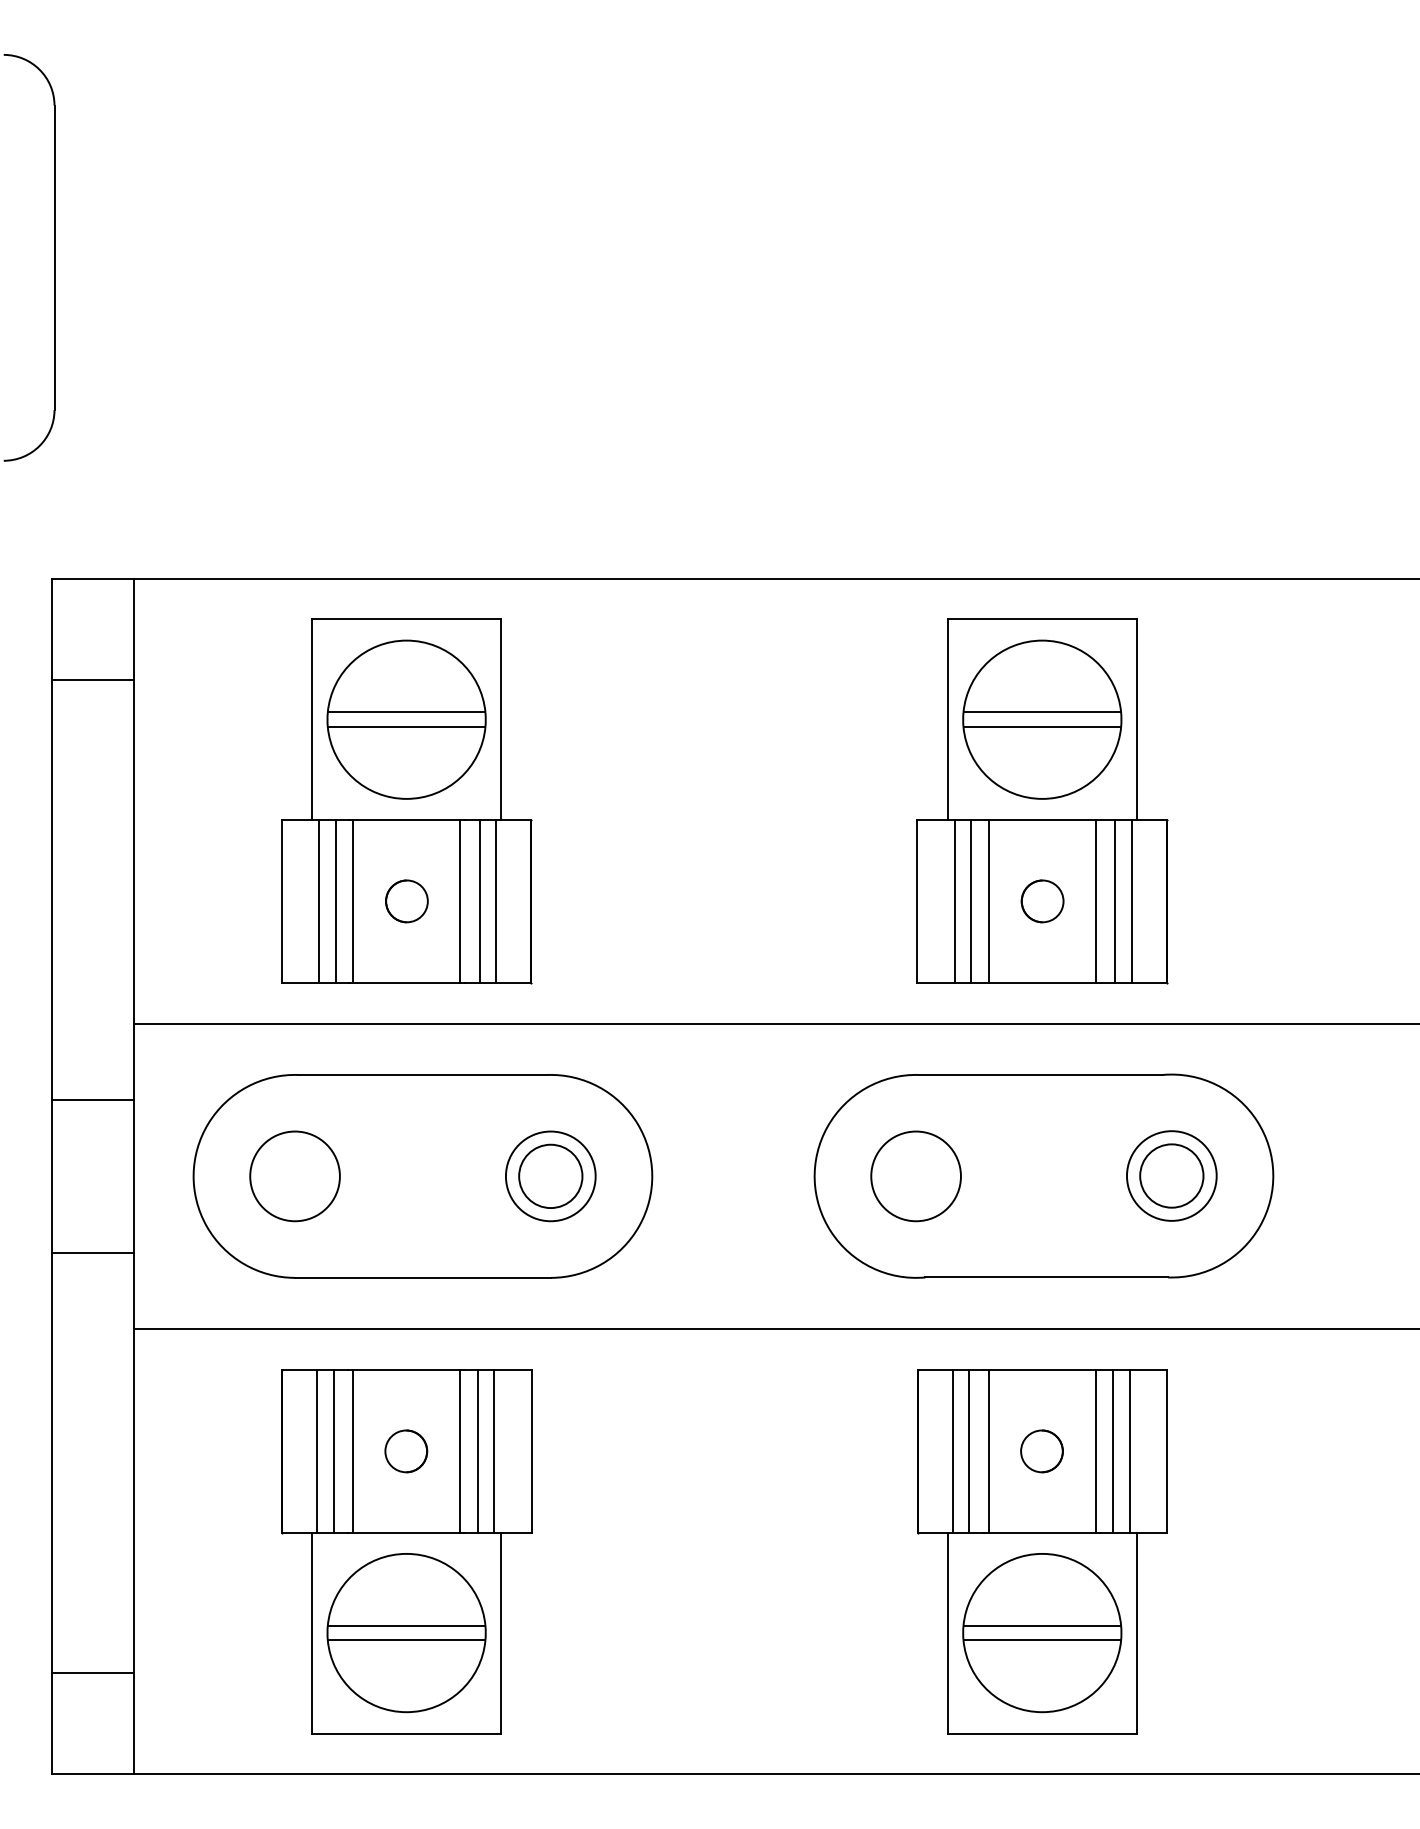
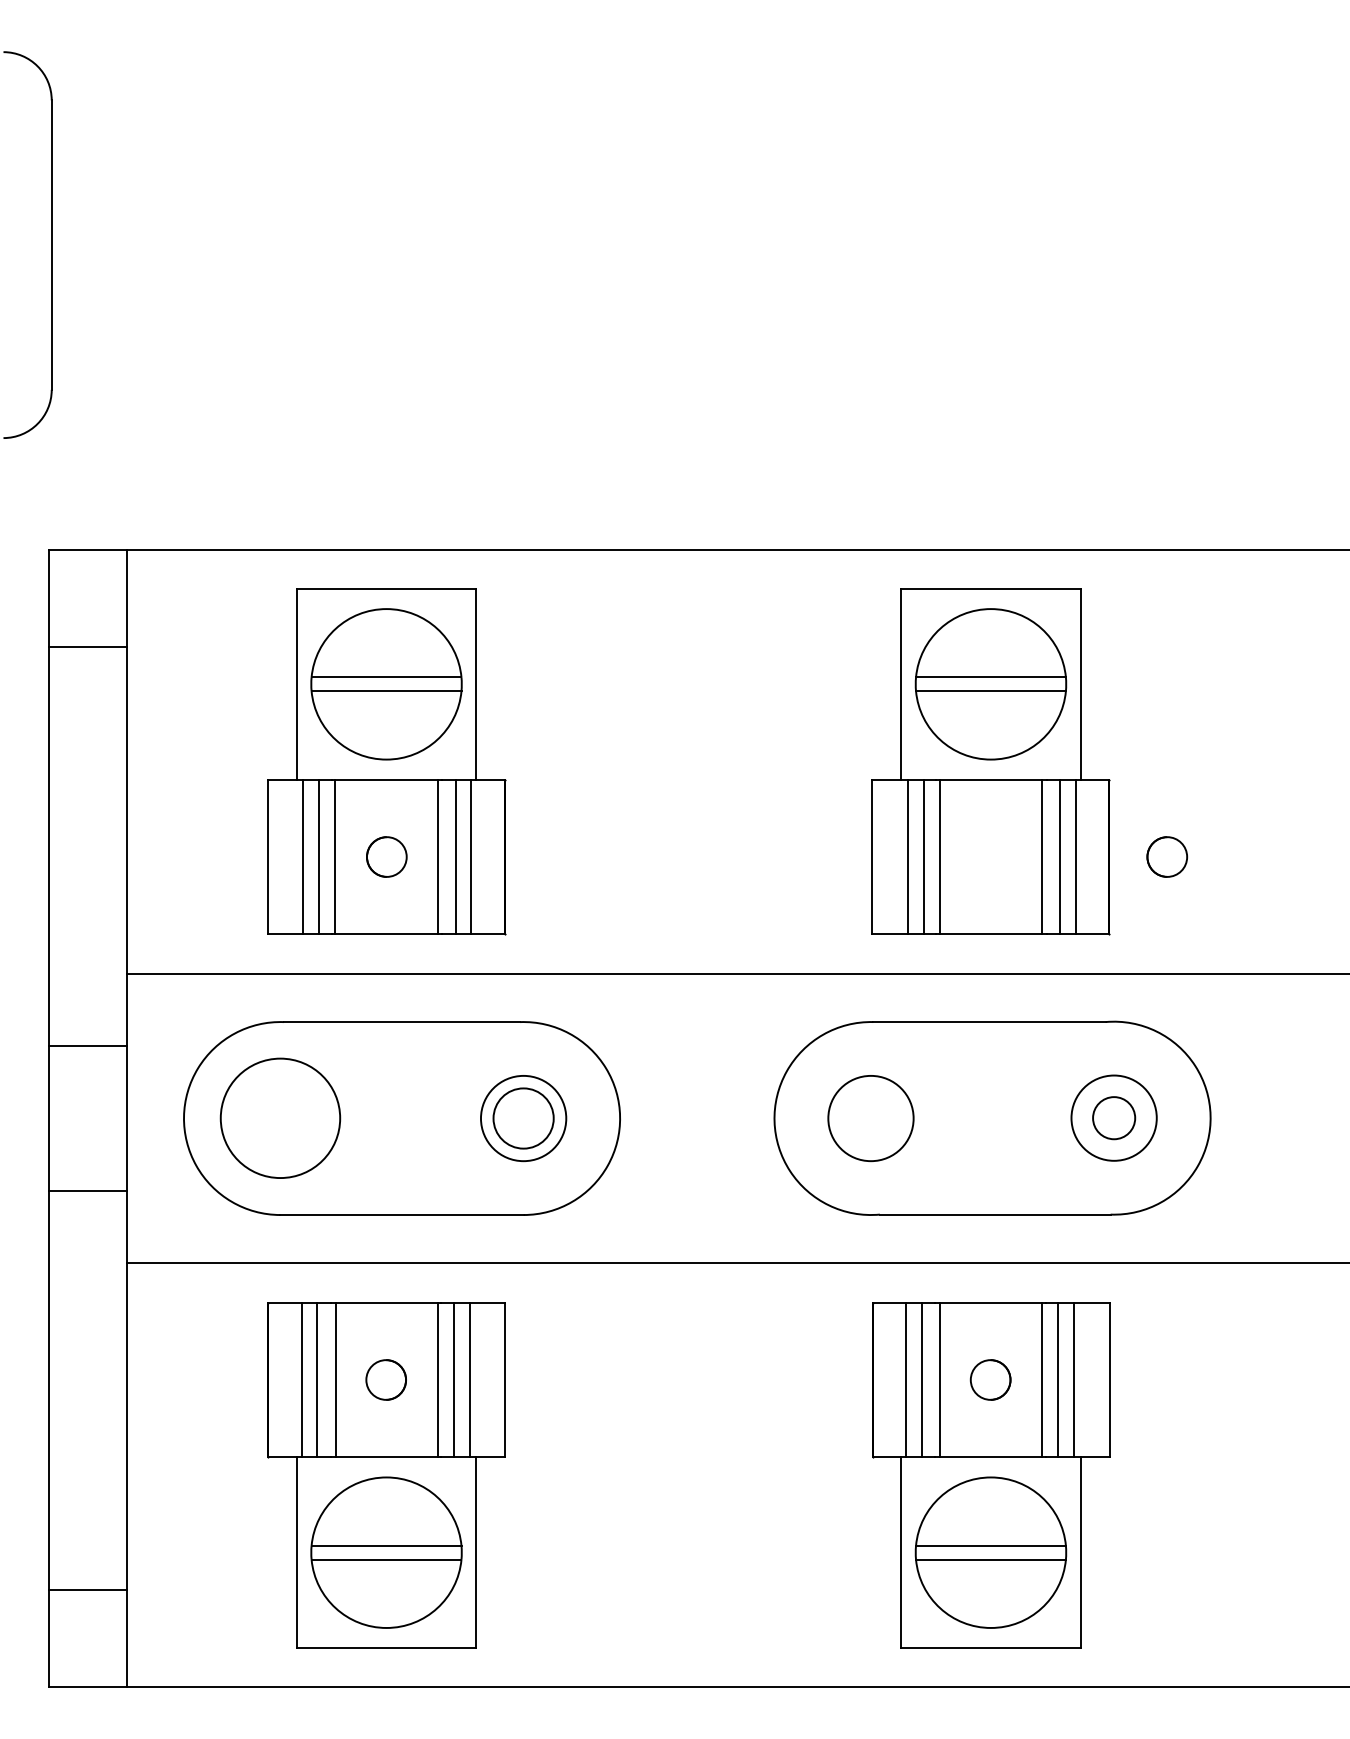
part: (1042, 900) -> (1167, 856), moved
circle: (295, 1176) -> (280, 1118), size x1.4
circle: (1172, 1176) -> (1114, 1118), size x0.7

